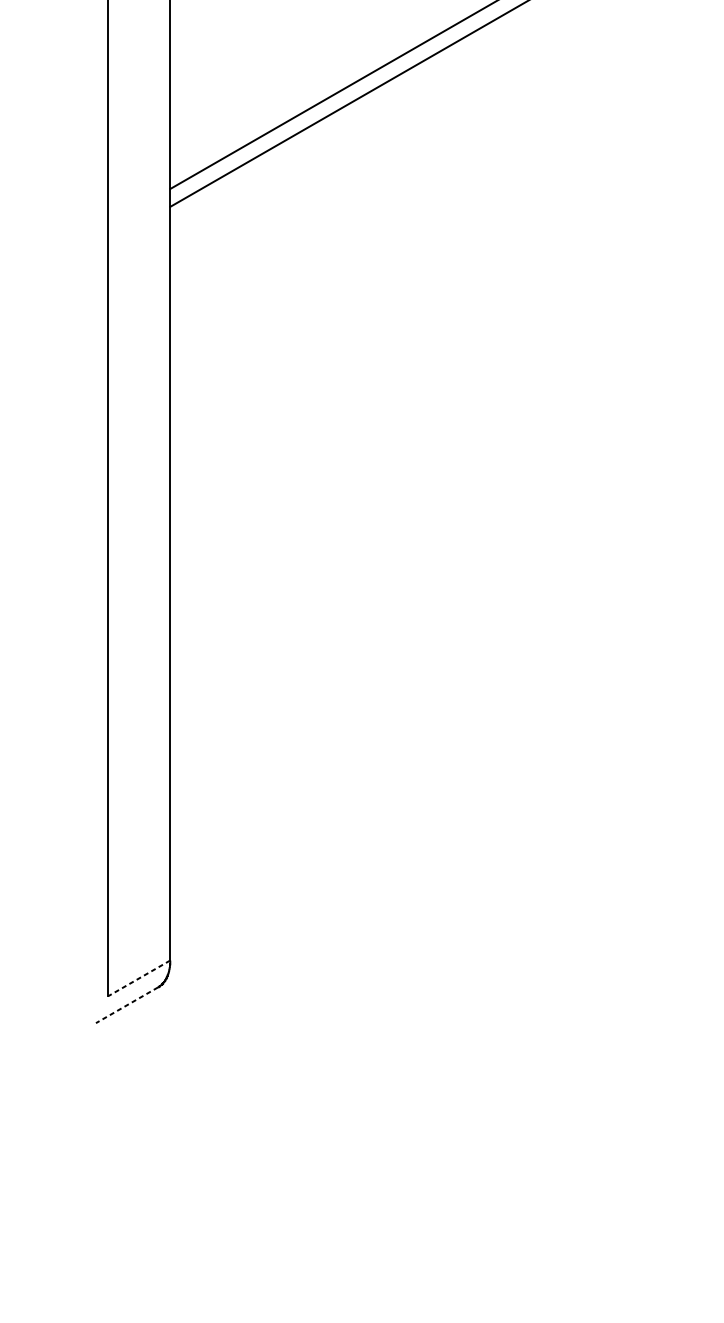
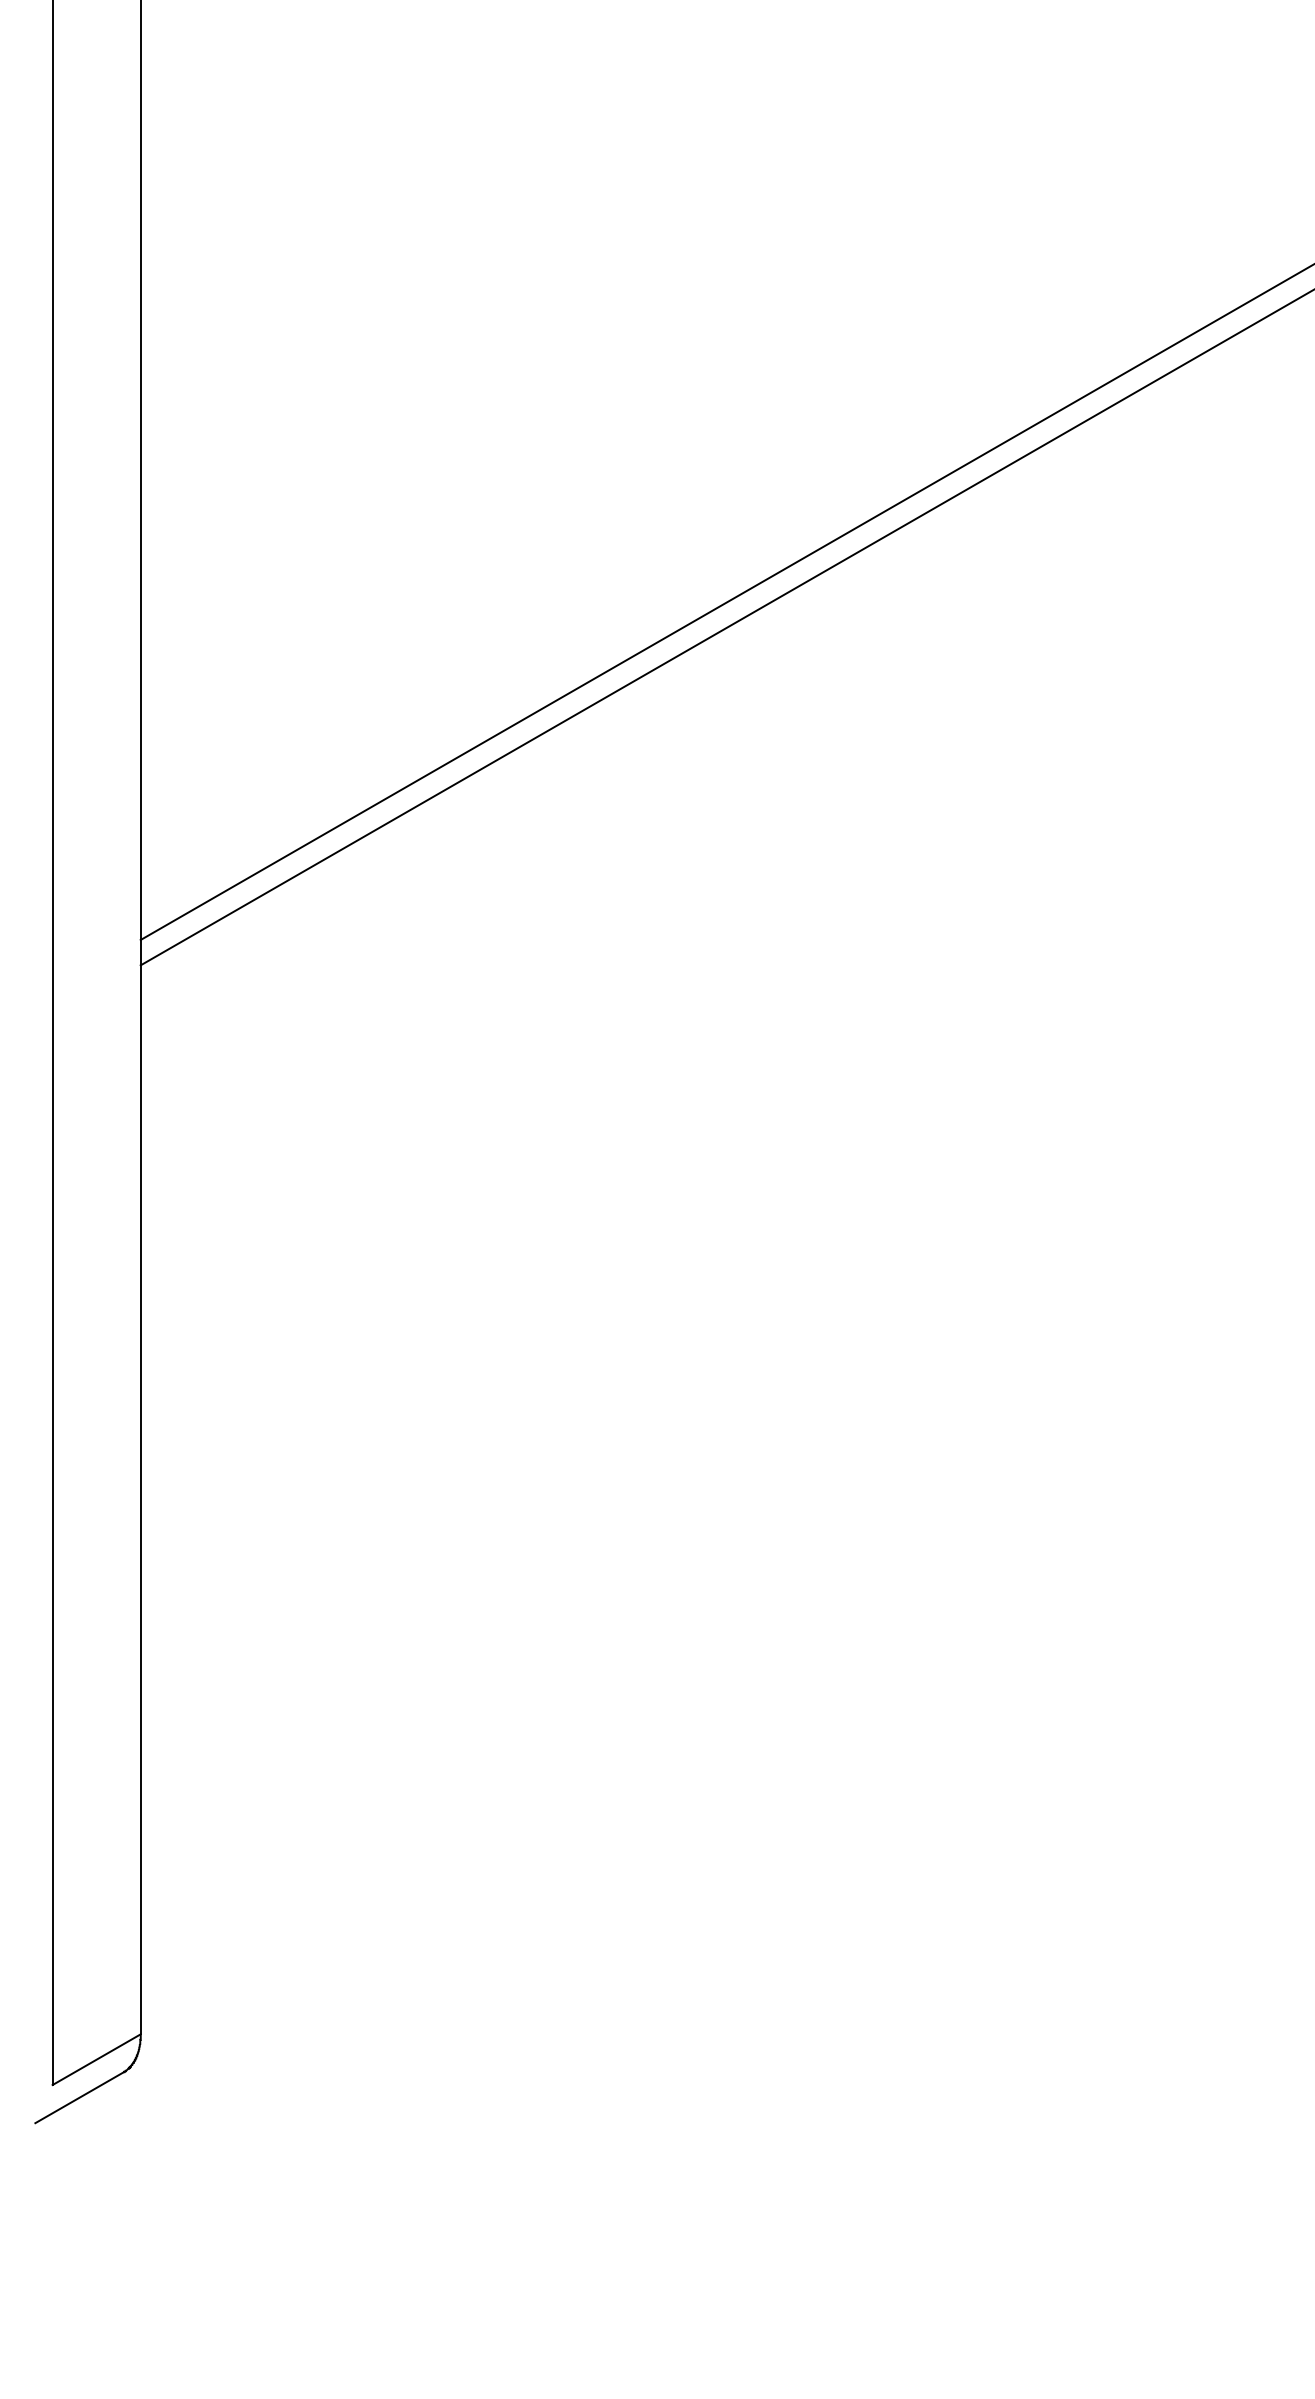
line: (139, 978) -> (96, 2059), dashed -> solid
line: (127, 1005) -> (79, 2097), dashed -> solid

